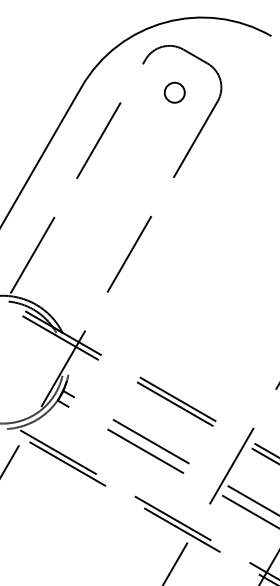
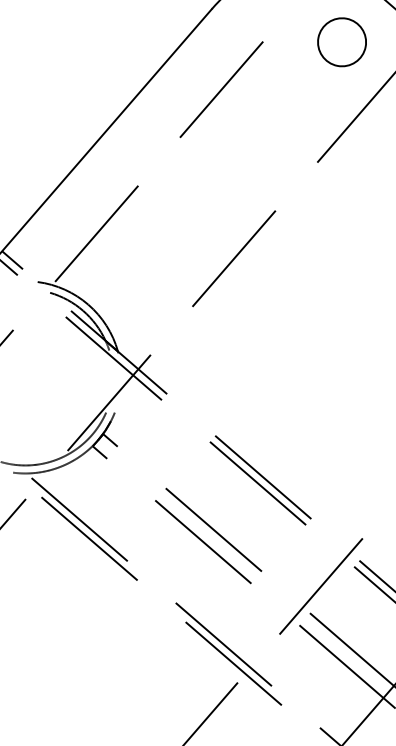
circle: (174, 92) -> (341, 42), size x1.67

